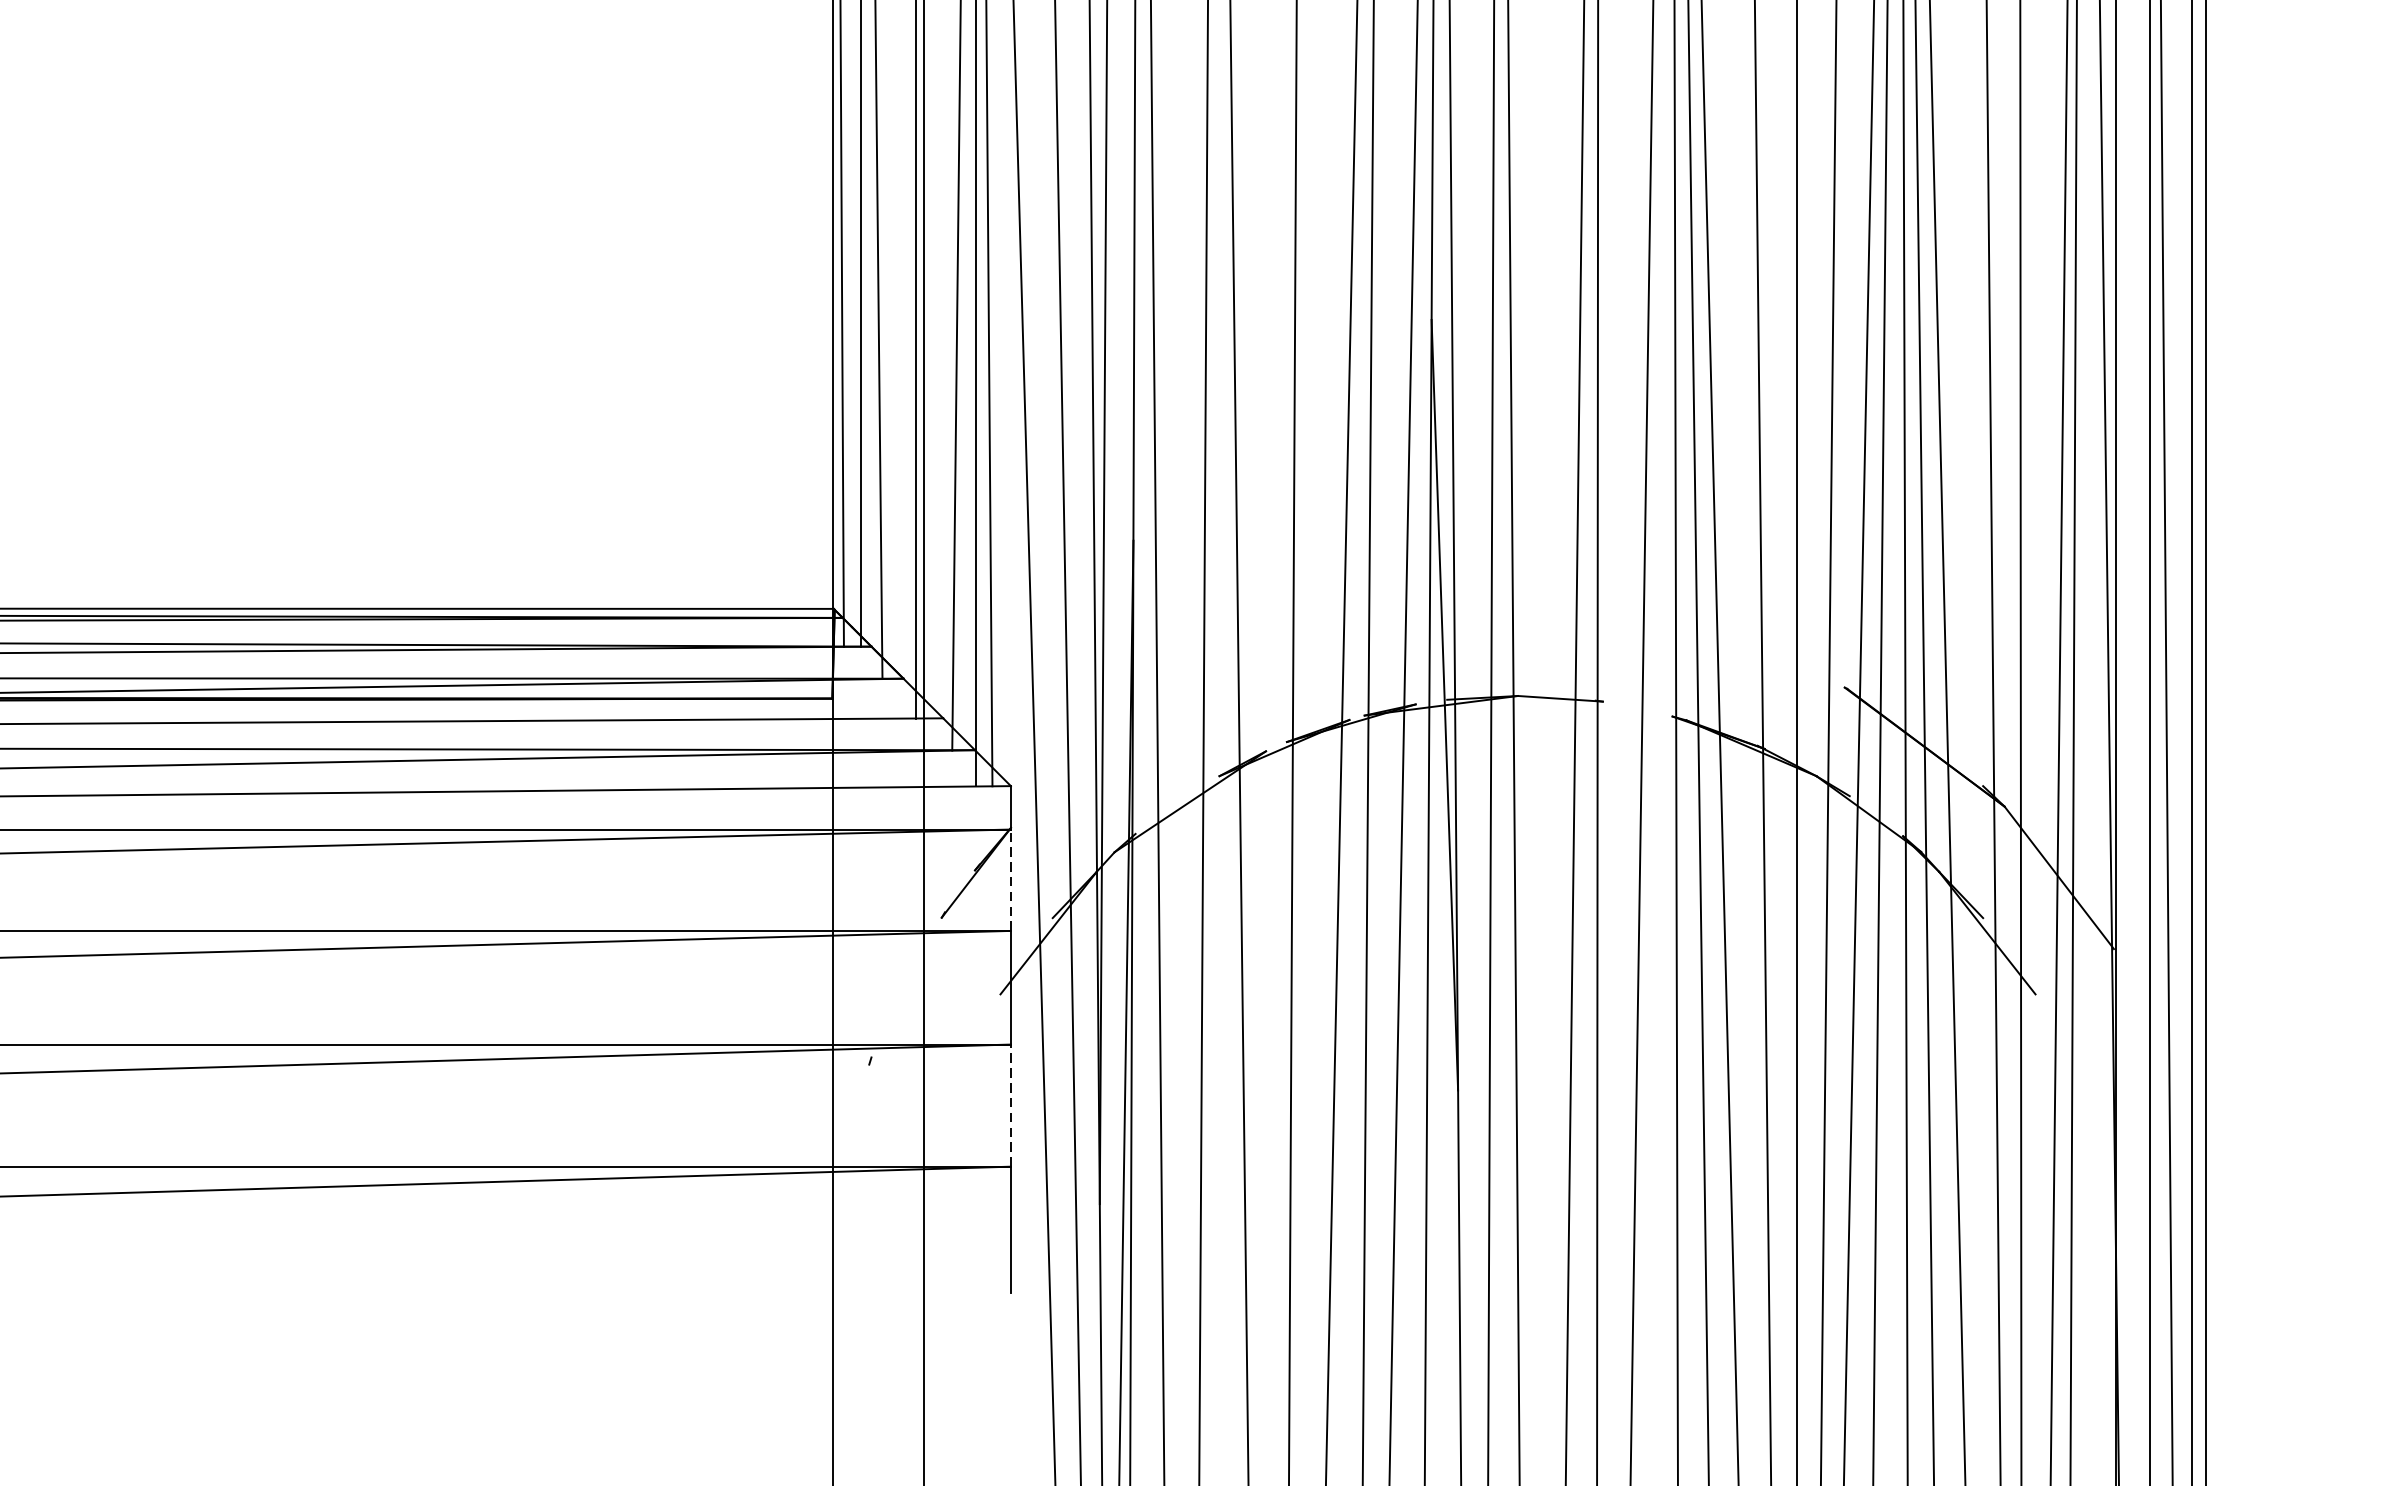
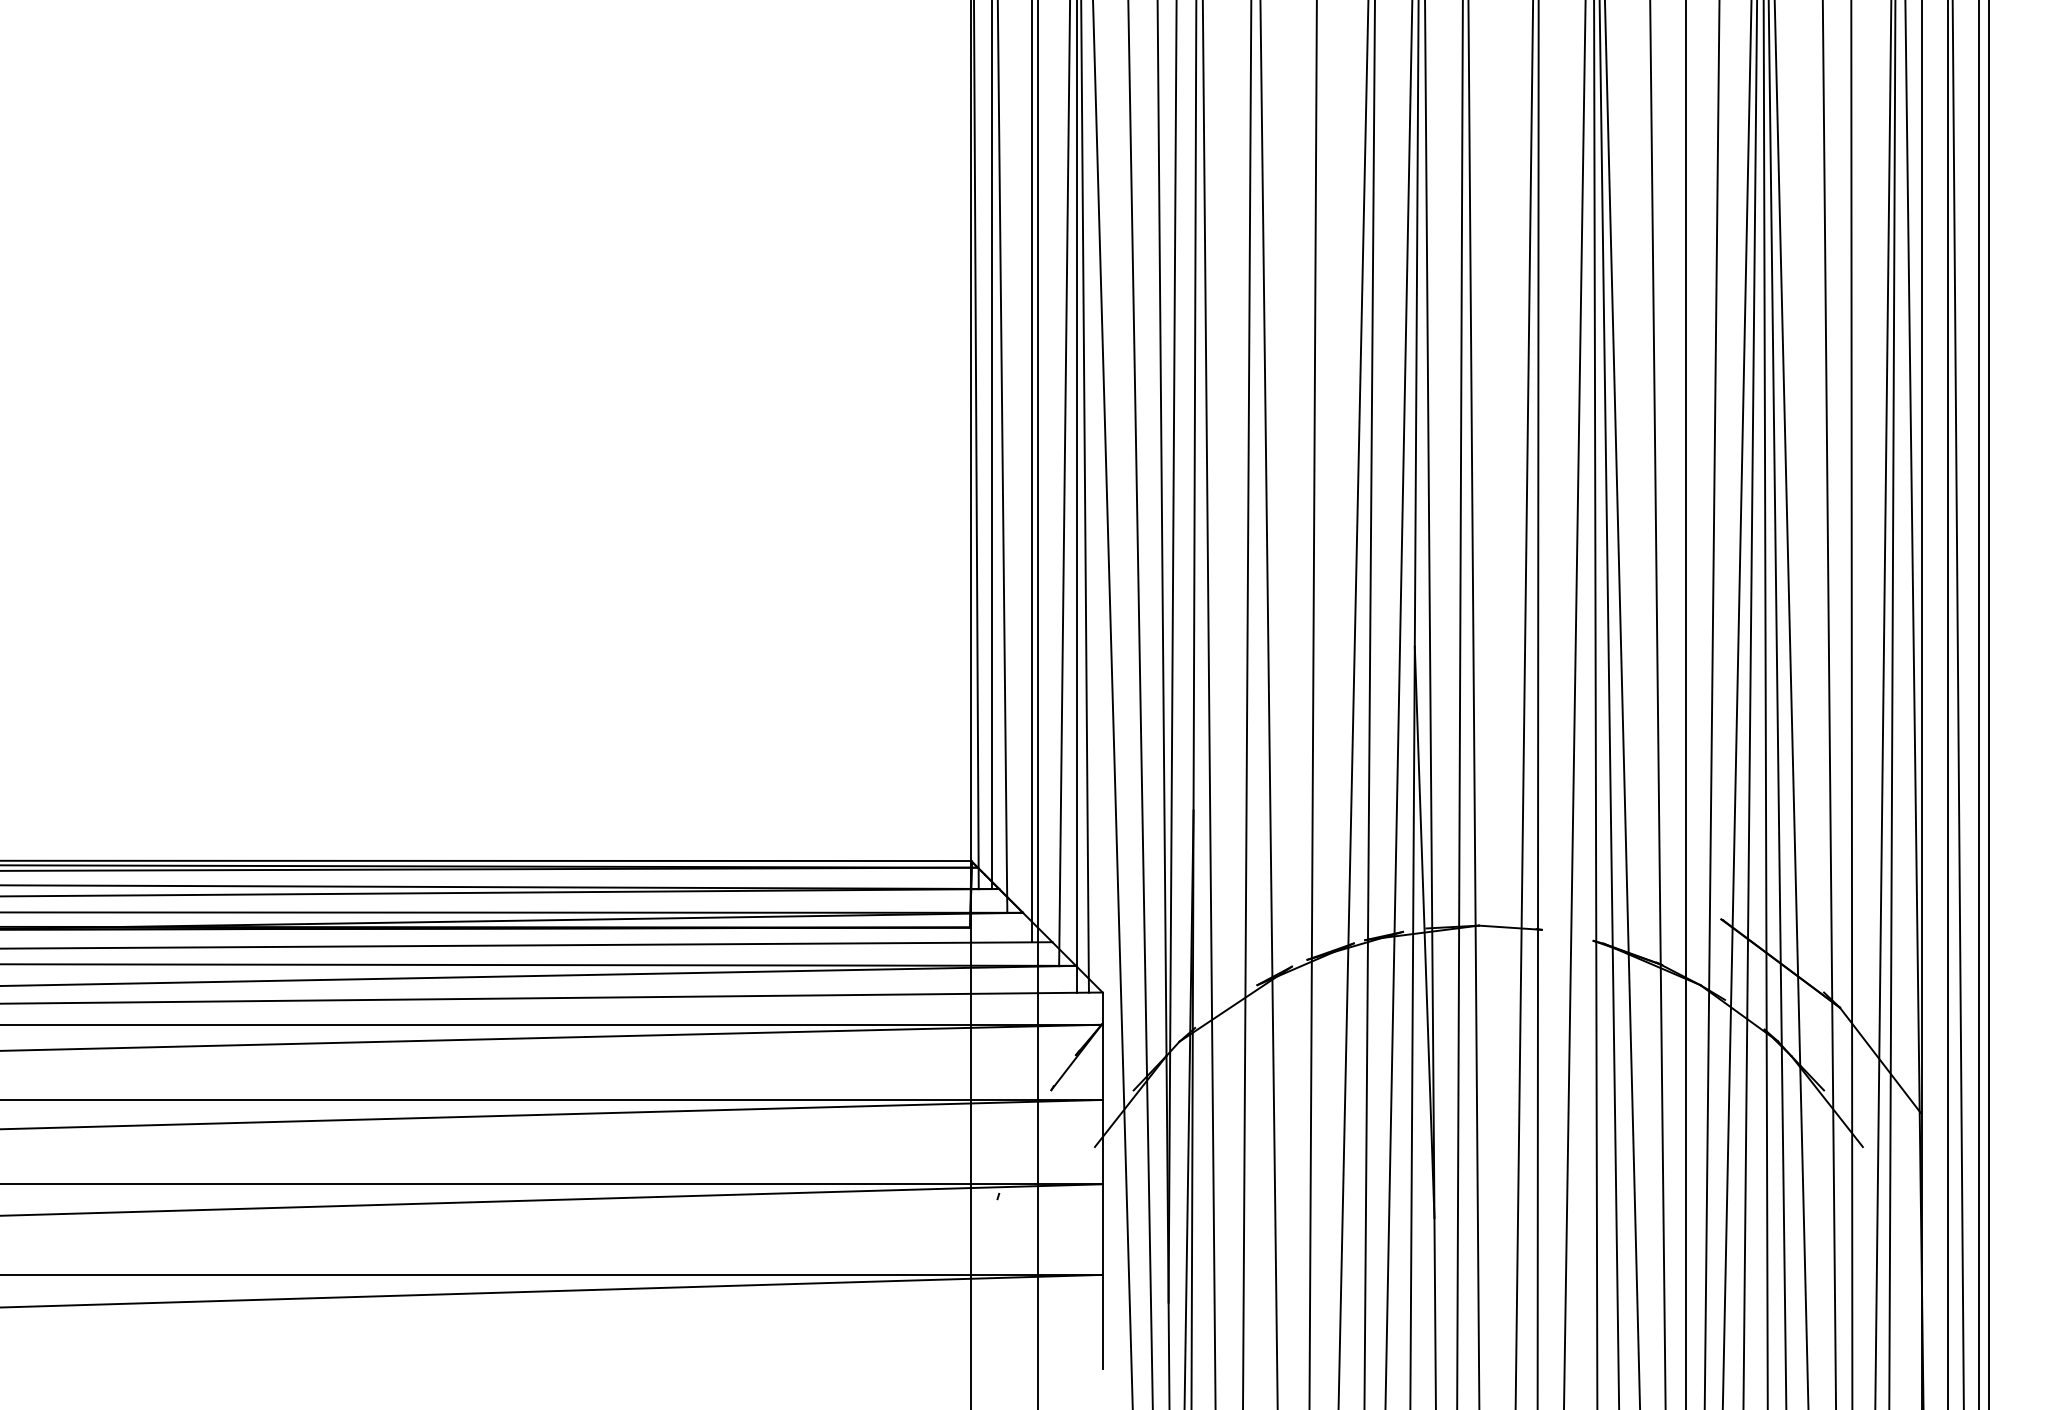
line: (1010, 880) -> (1102, 1062), dashed -> solid
line: (1010, 1105) -> (1102, 1229), dashed -> solid

